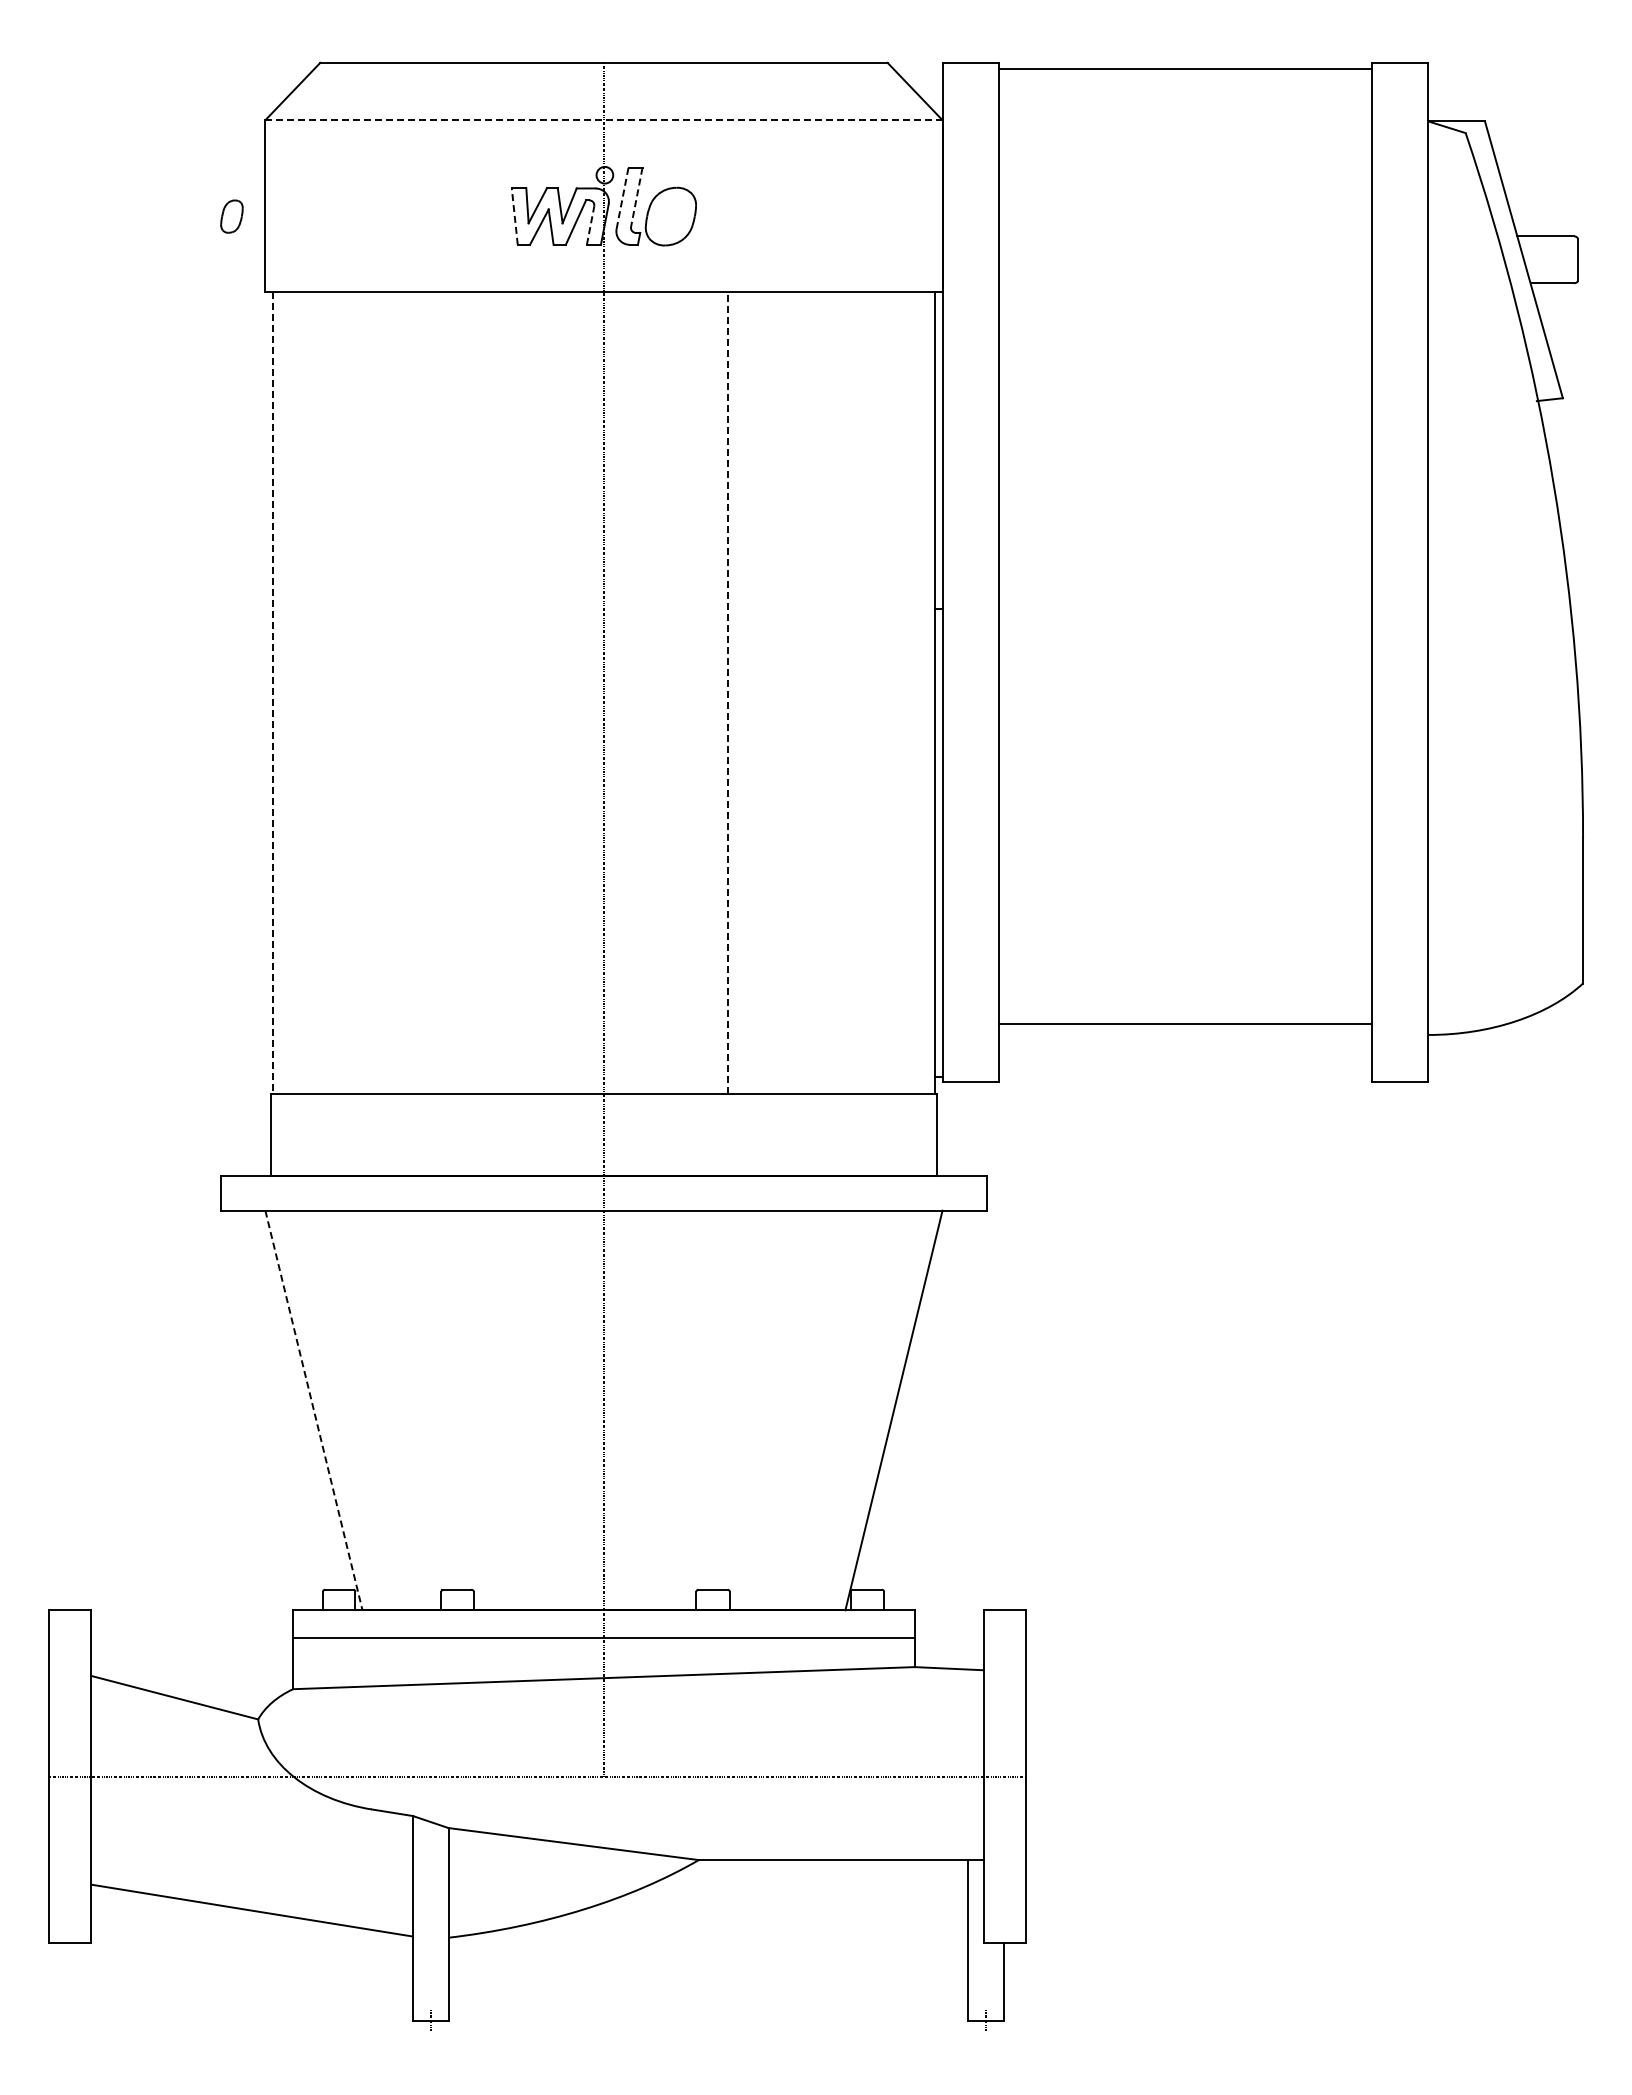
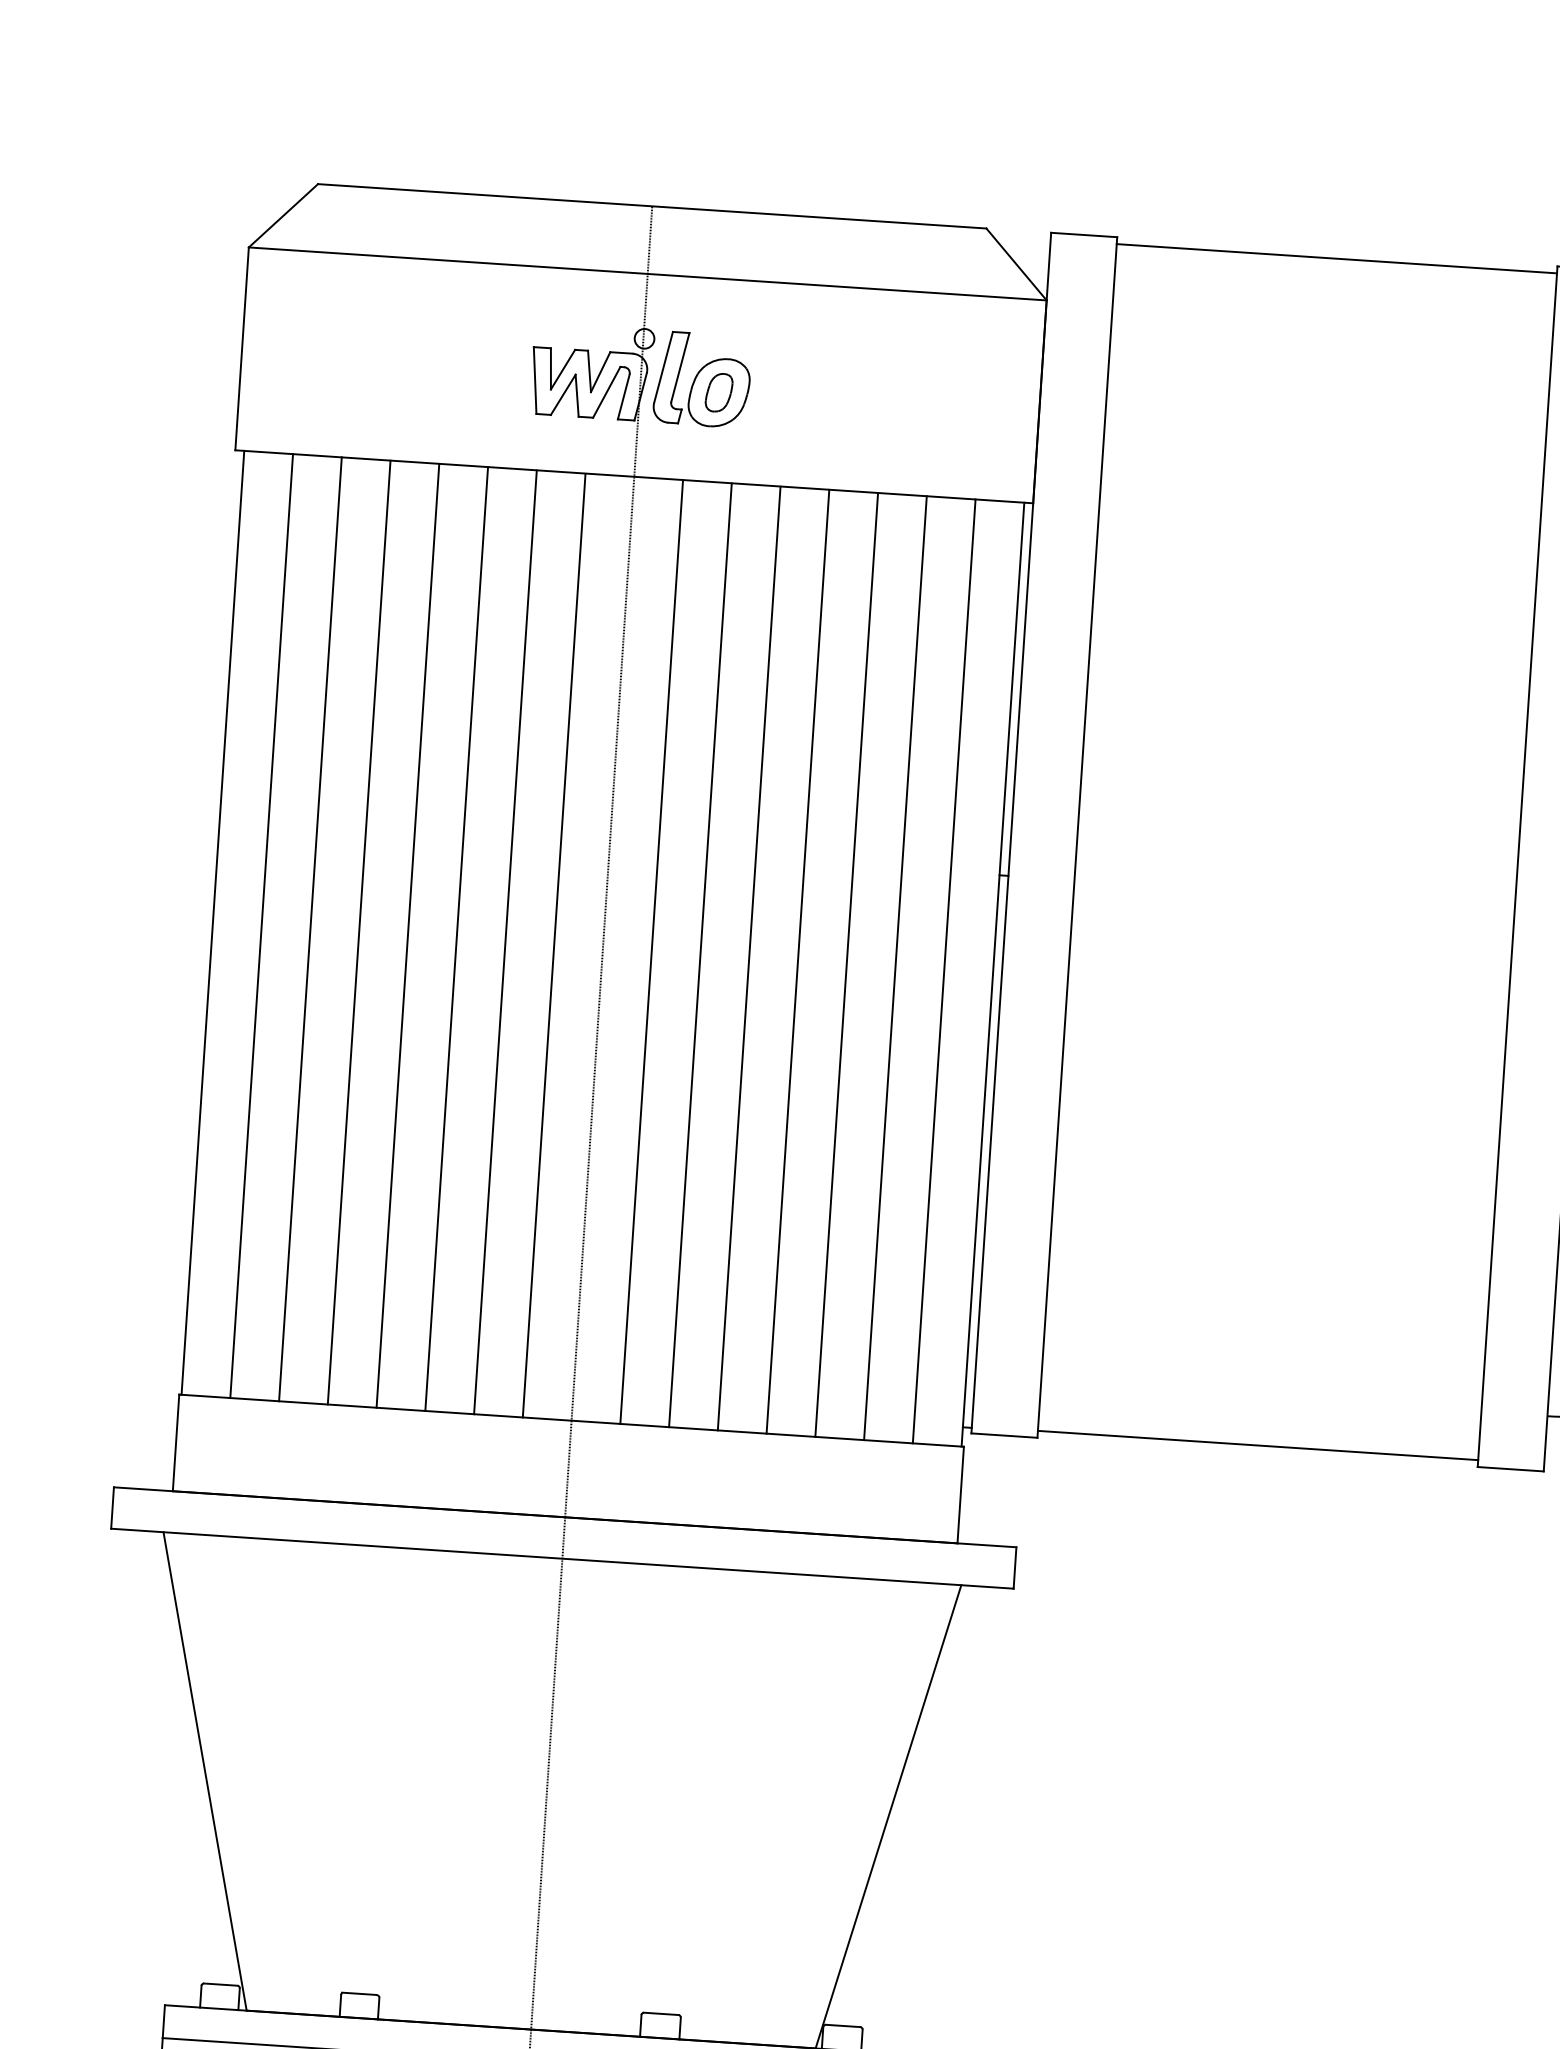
line: (603, 120) -> (647, 274), dashed -> solid
line: (622, 197) -> (663, 366), dashed -> solid
line: (636, 197) -> (680, 367), dashed -> solid
part: (231, 216) -> (718, 392), moved
line: (514, 216) -> (534, 380), dashed -> solid
line: (590, 225) -> (623, 396), dashed -> solid
line: (272, 692) -> (212, 922), dashed -> solid
line: (314, 692) -> (261, 925), added
line: (355, 692) -> (310, 928), added
line: (397, 692) -> (359, 932), added
line: (438, 692) -> (408, 935), added
line: (479, 692) -> (456, 938), added
line: (521, 692) -> (505, 941), added
line: (562, 692) -> (554, 944), added
line: (645, 692) -> (651, 951), added
line: (686, 692) -> (700, 954), added
line: (728, 692) -> (749, 957), dashed -> solid
line: (769, 692) -> (798, 961), added
line: (810, 692) -> (846, 964), added
line: (852, 692) -> (895, 967), added
line: (893, 692) -> (944, 970), added
line: (1185, 1023) -> (1258, 1444), moved
line: (313, 1410) -> (204, 1771), dashed -> solid

